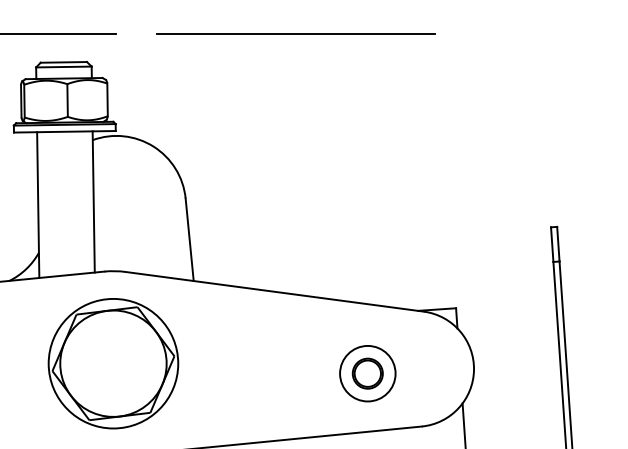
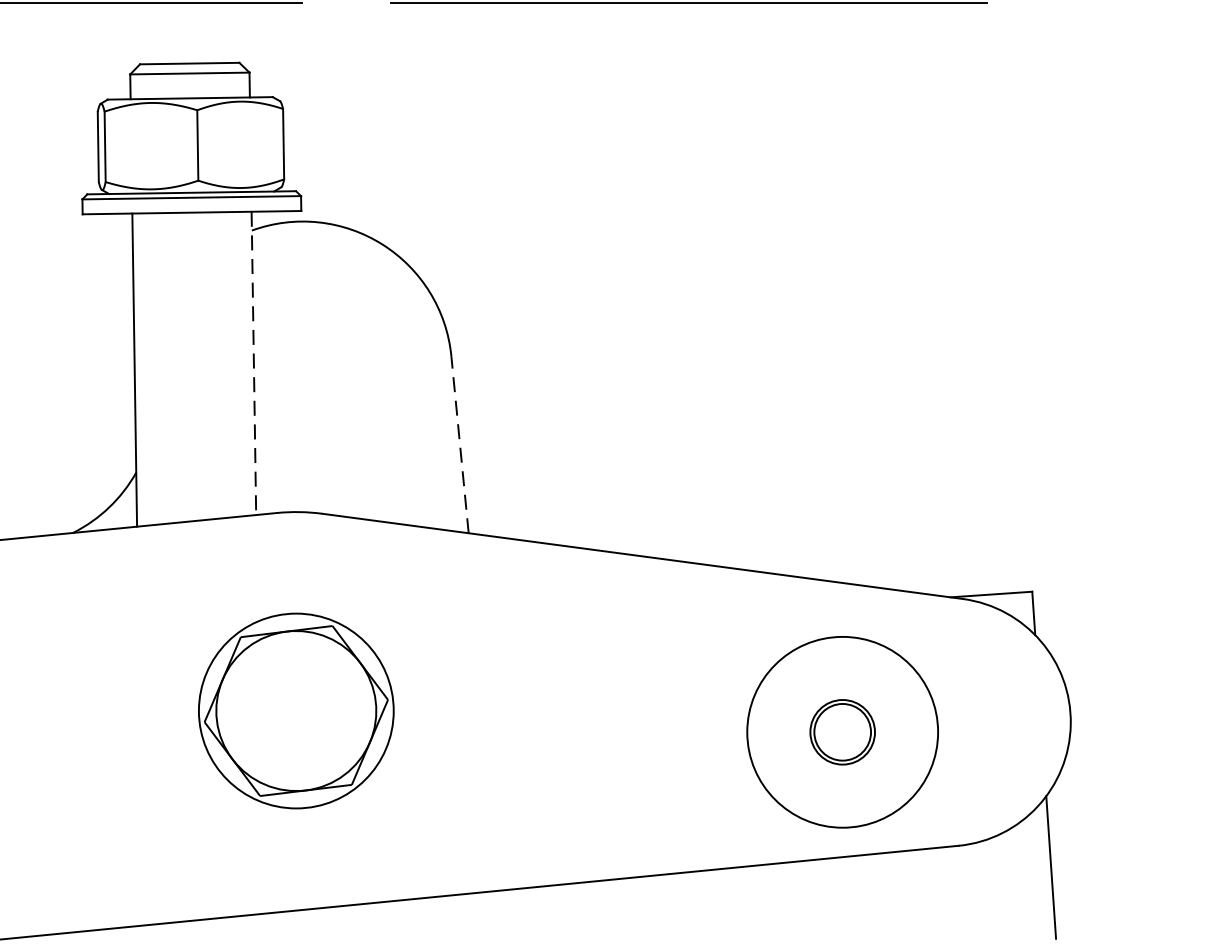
line: (93, 201) -> (253, 362), solid -> dashed
line: (189, 239) -> (459, 444), solid -> dashed
part: (113, 363) -> (296, 710), size x0.7
circle: (367, 373) -> (841, 731), size x1.6

